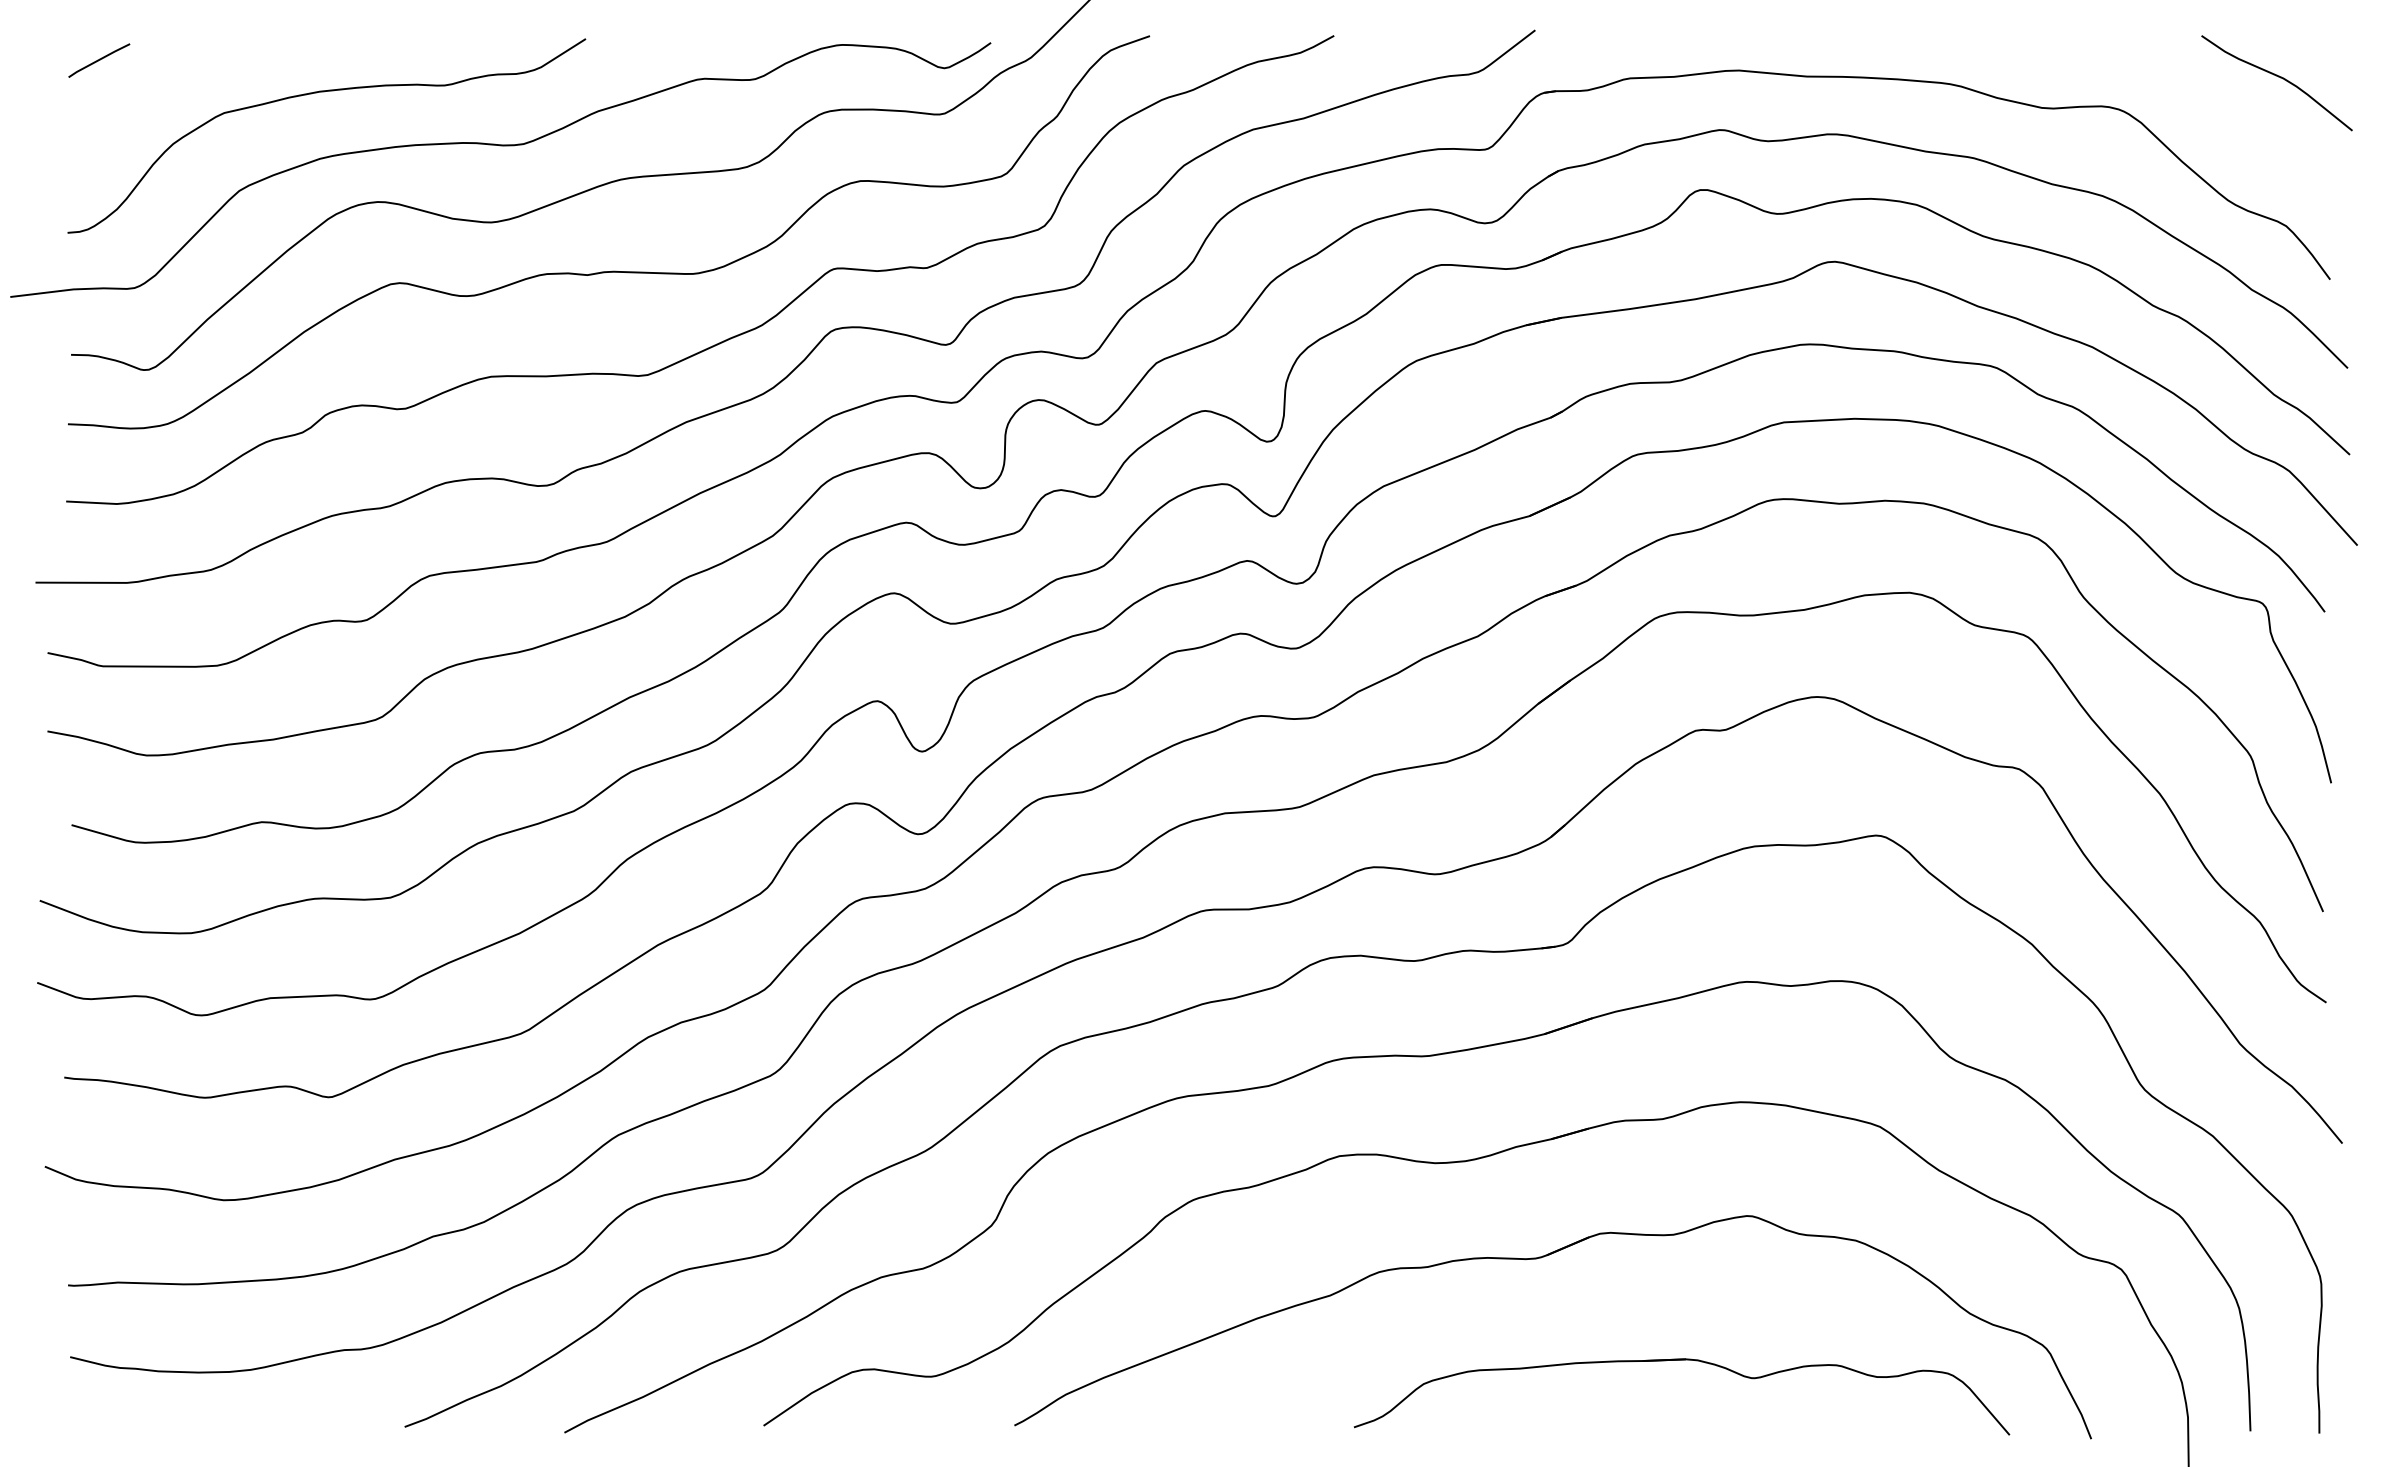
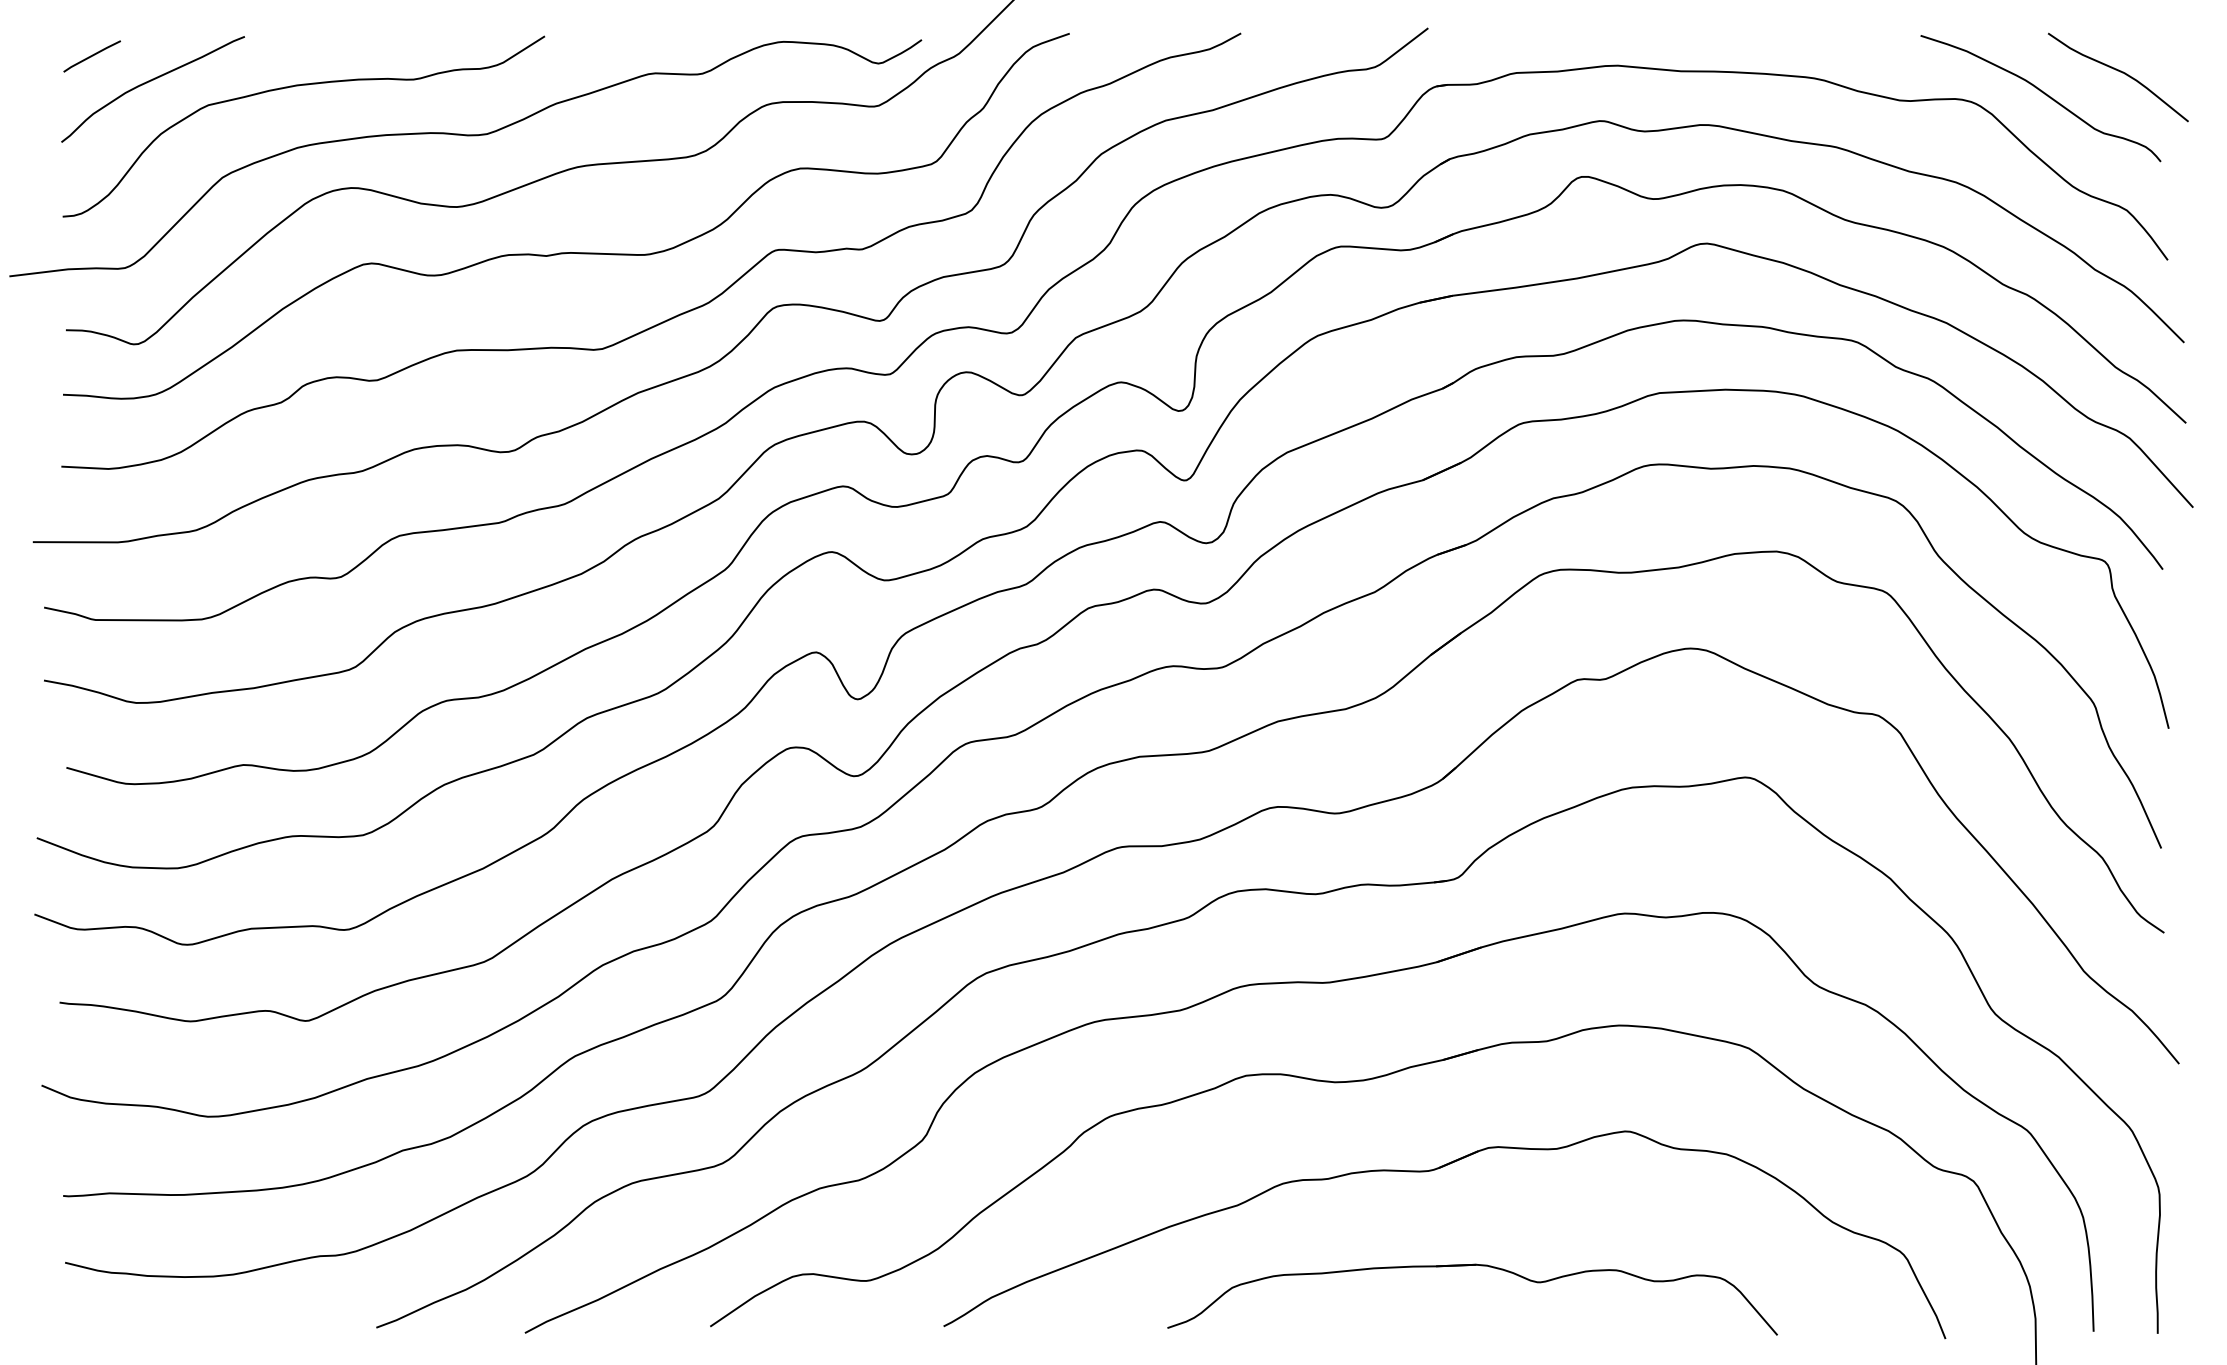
curve: (160, 88) -> (149, 82), added
curve: (2197, 101) -> (2044, 94), added
part: (1681, 1360) -> (1472, 1265), moved

